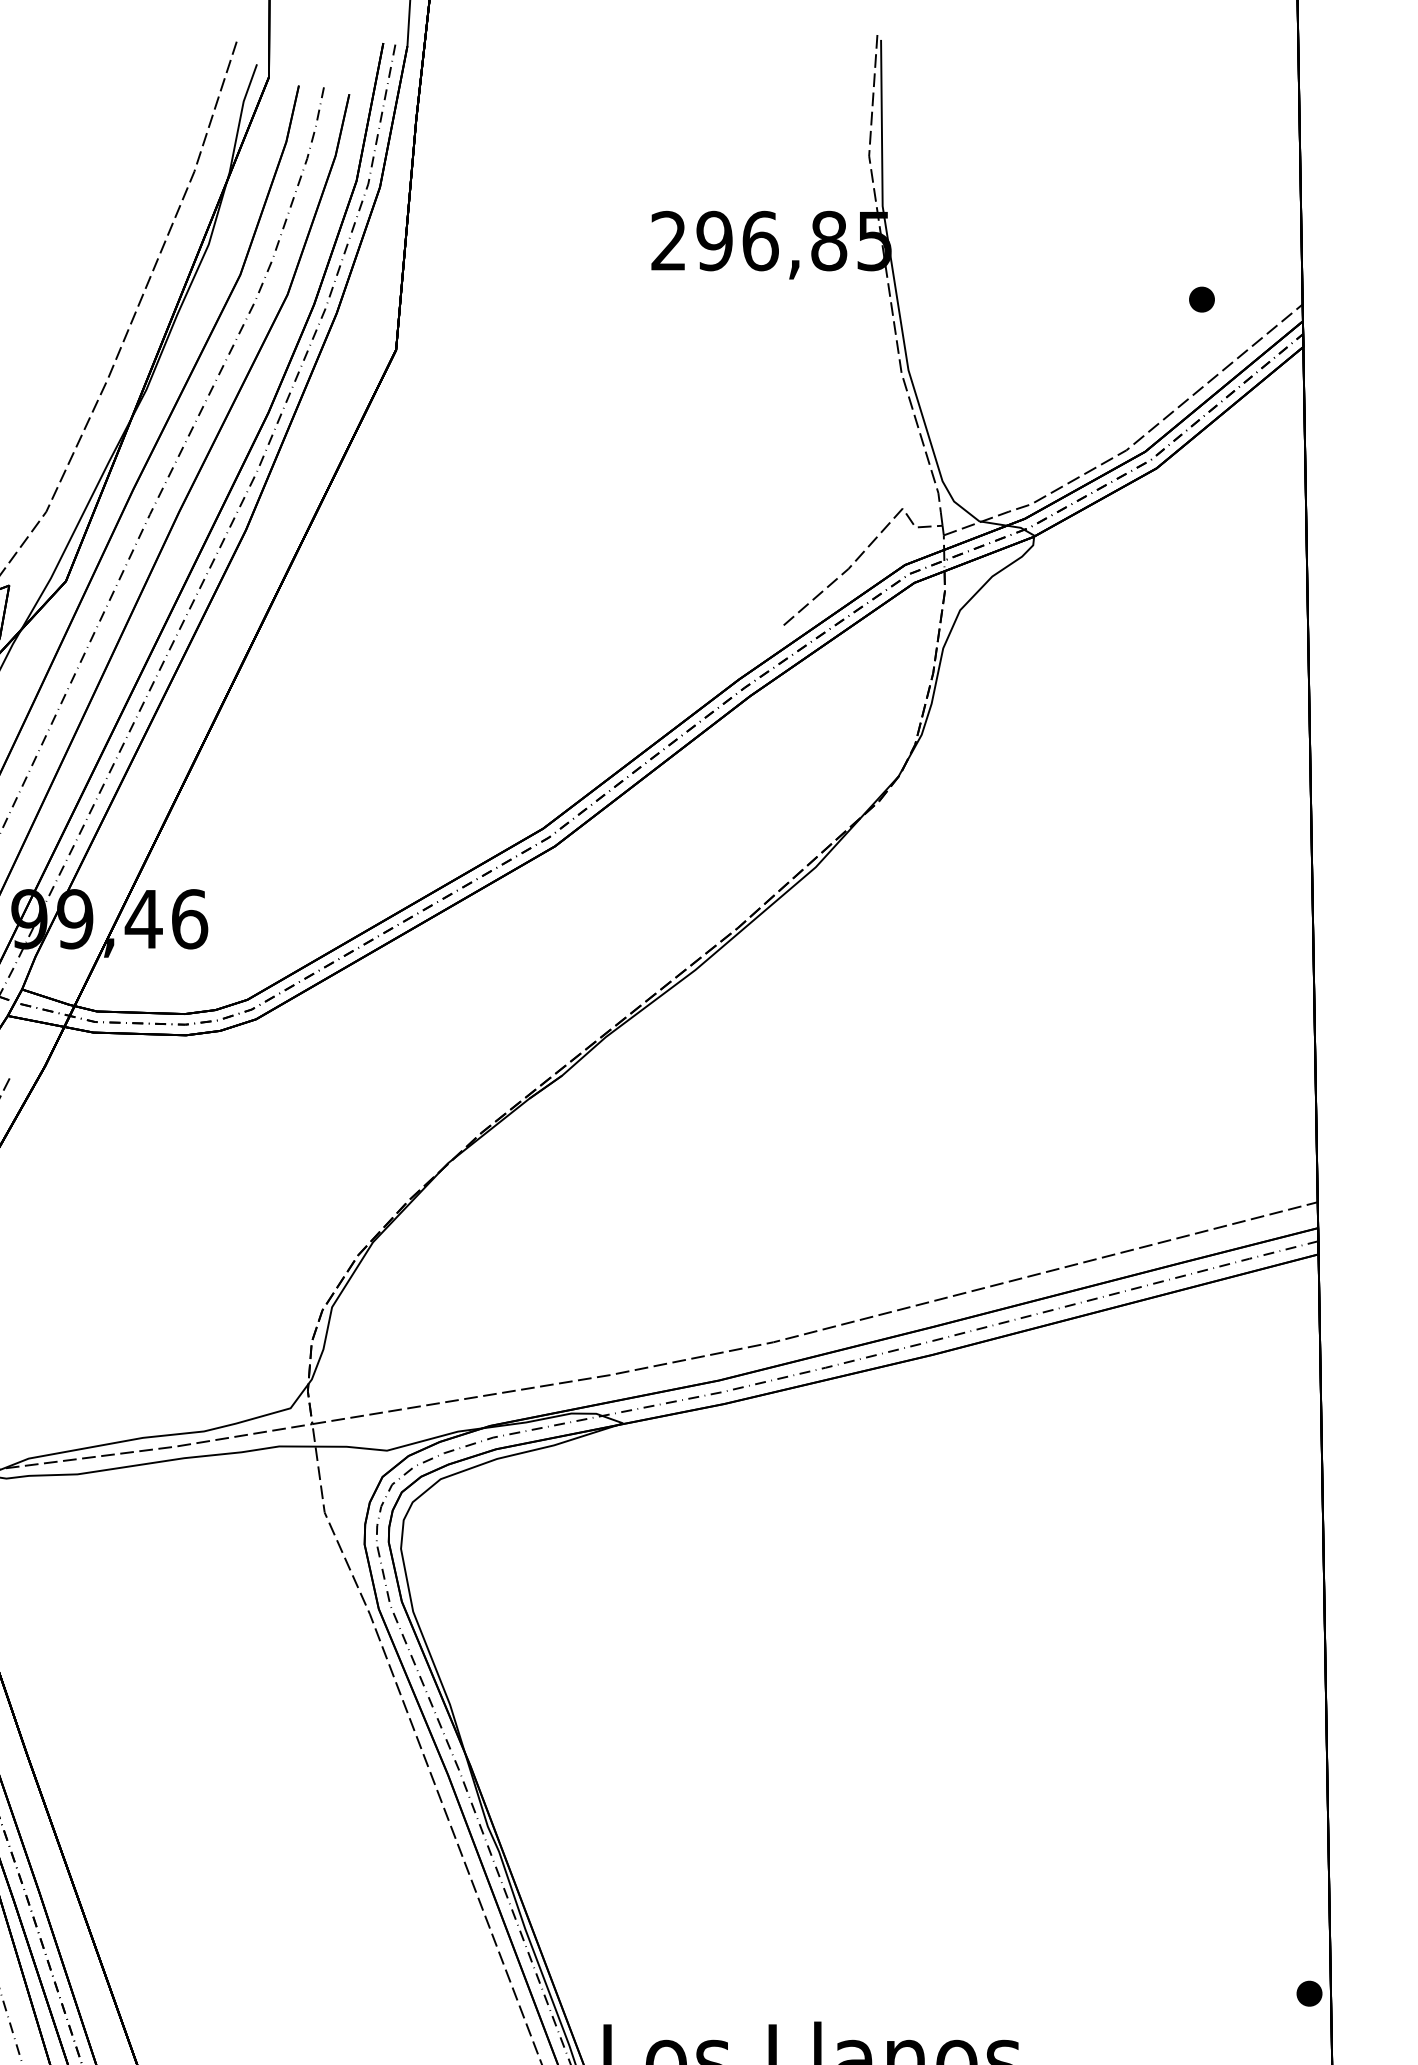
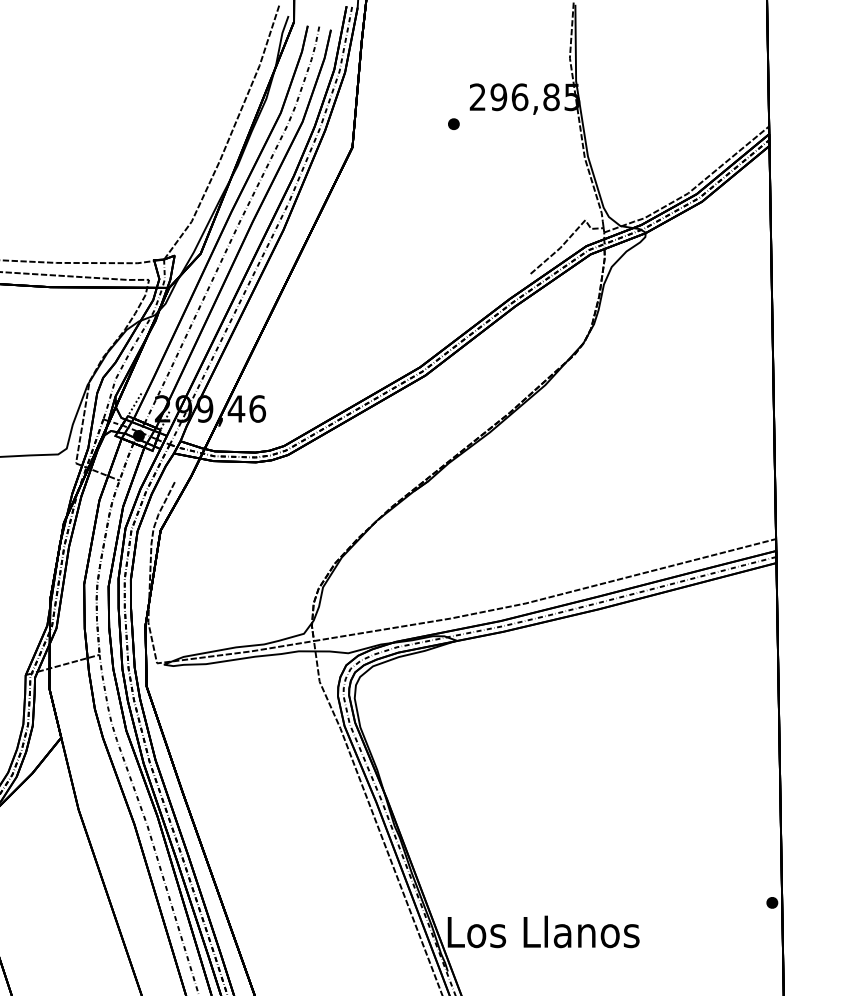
part: (1201, 298) -> (453, 123), moved

